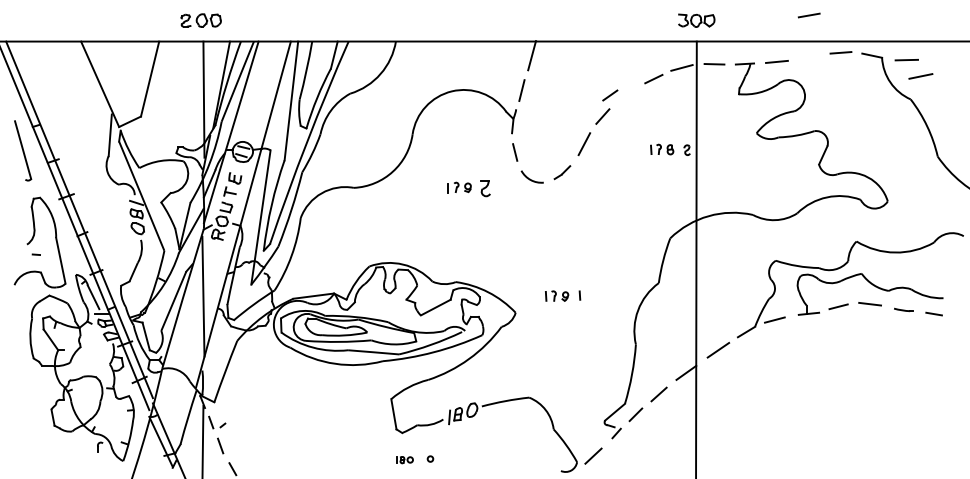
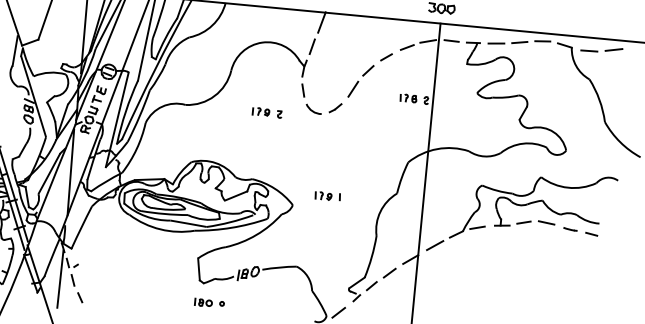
line: (809, 15) -> (519, 42), moved
line: (920, 76) -> (613, 49), moved
line: (610, 95) -> (386, 57), moved
part: (485, 188) -> (279, 114), size x0.62
part: (404, 459) -> (203, 302), size x1.43

